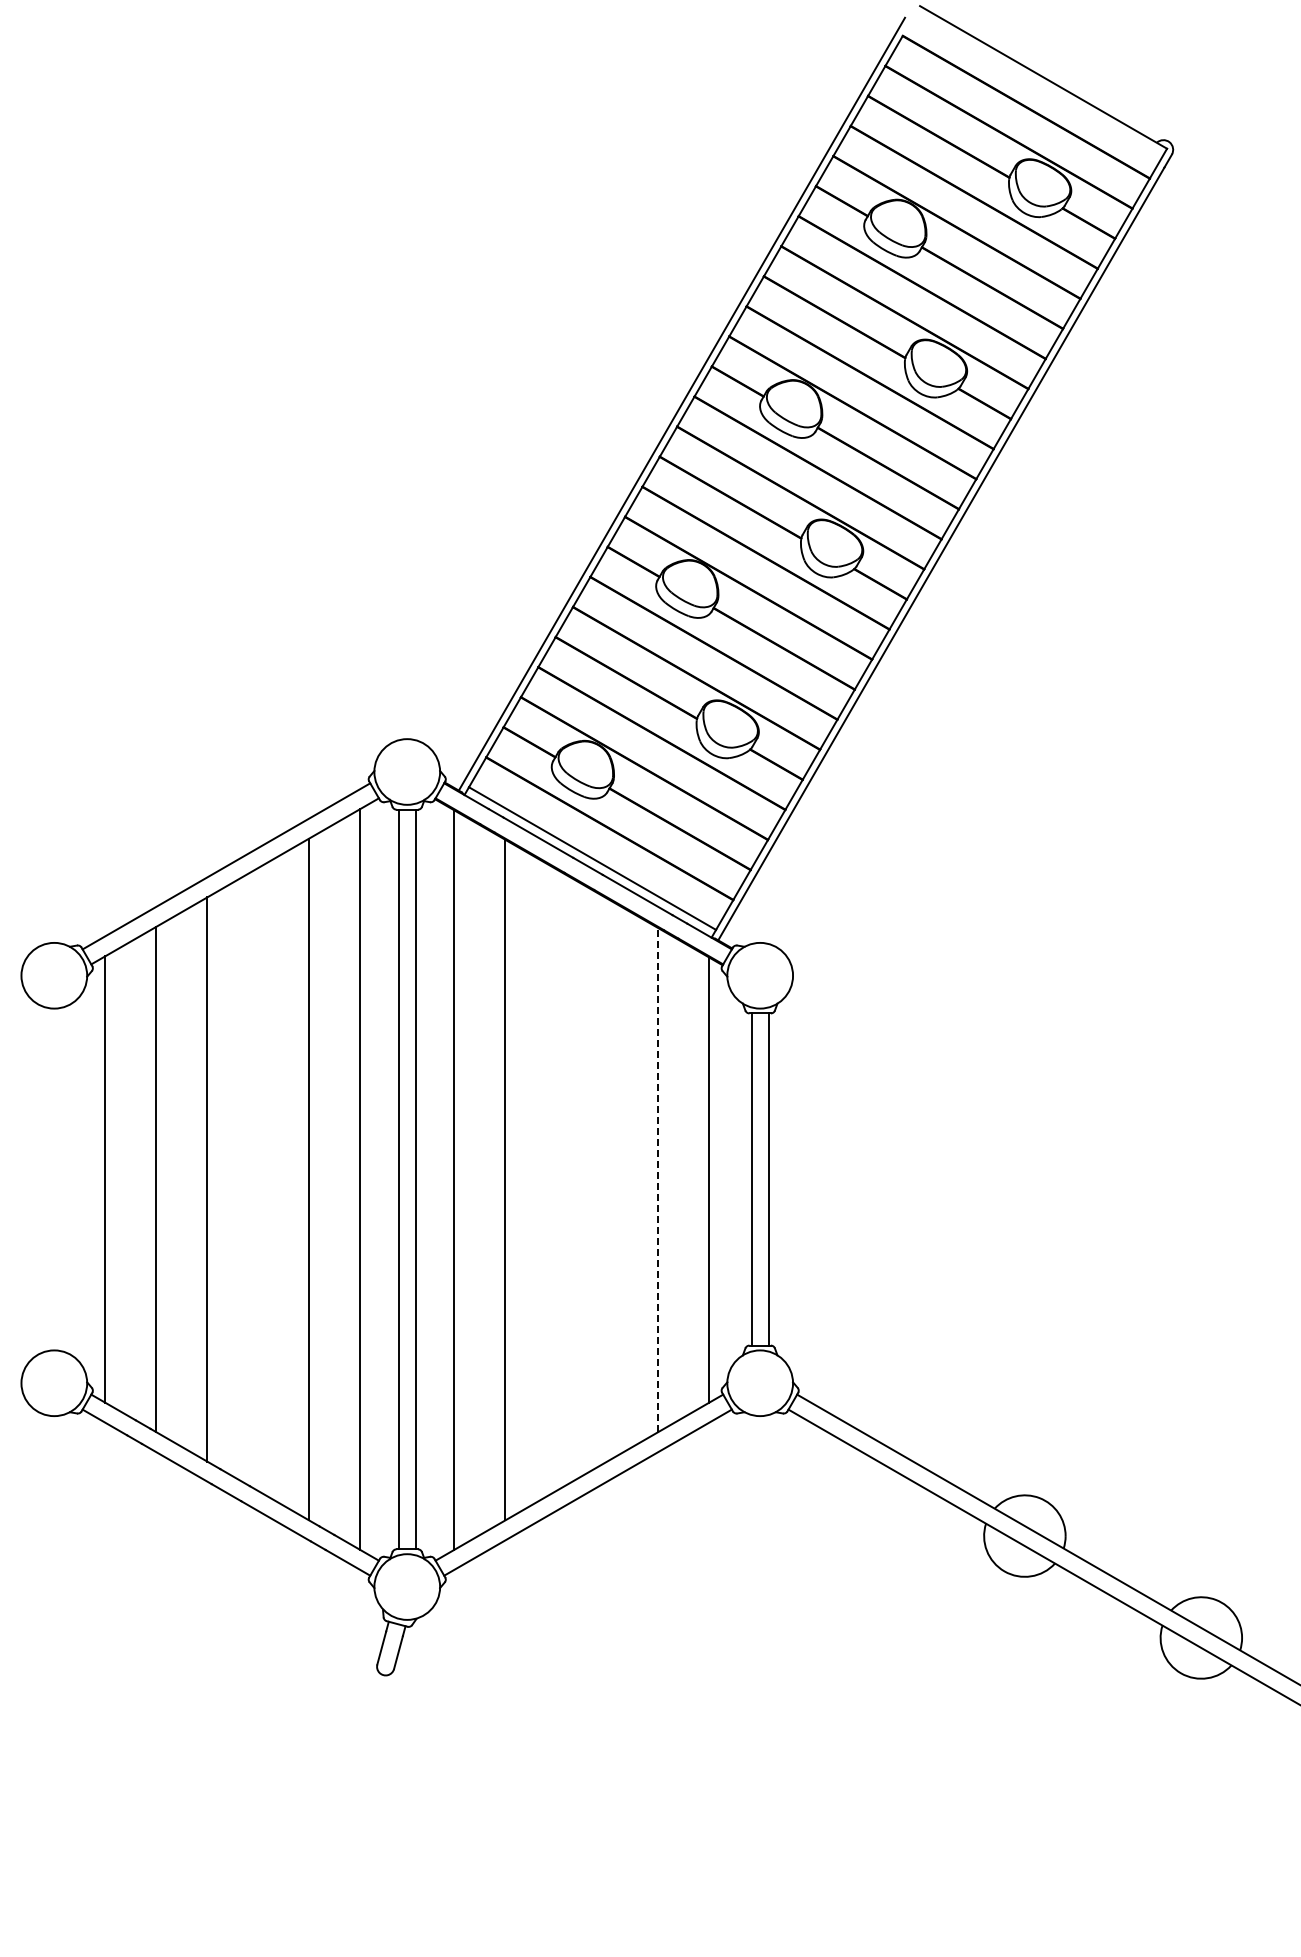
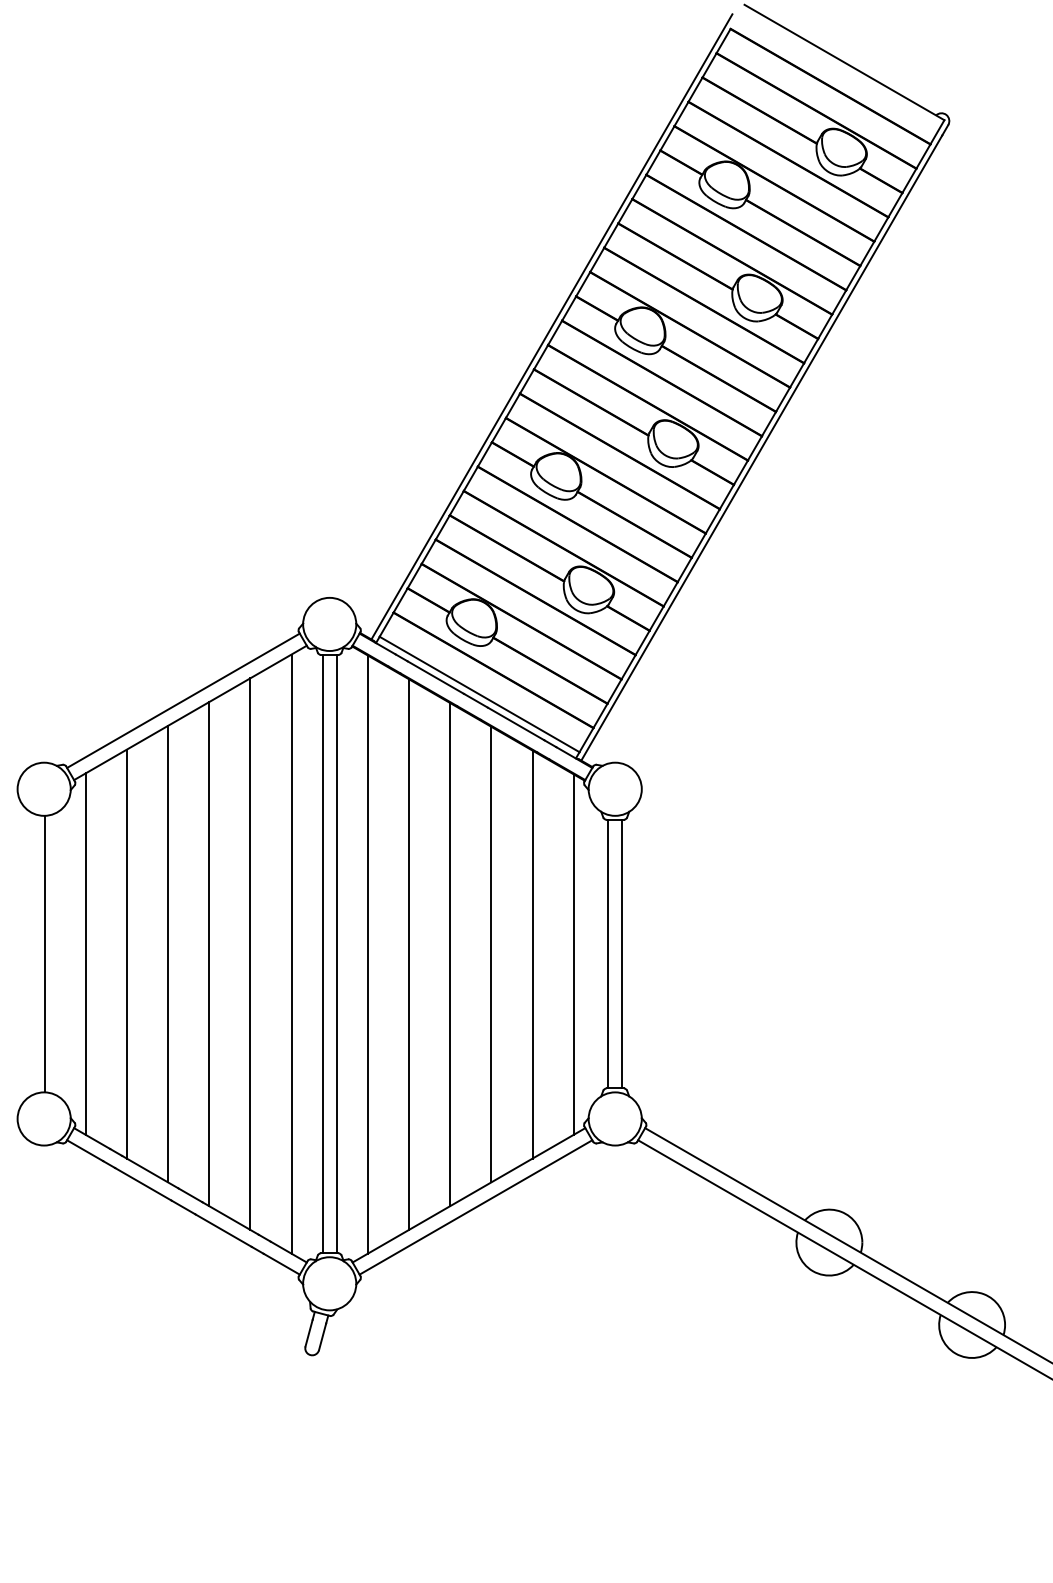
line: (55, 1179) -> (45, 954), added
line: (258, 1179) -> (209, 954), added
line: (607, 1179) -> (491, 954), added
line: (658, 1179) -> (532, 954), dashed -> solid
line: (556, 1180) -> (450, 954), added

